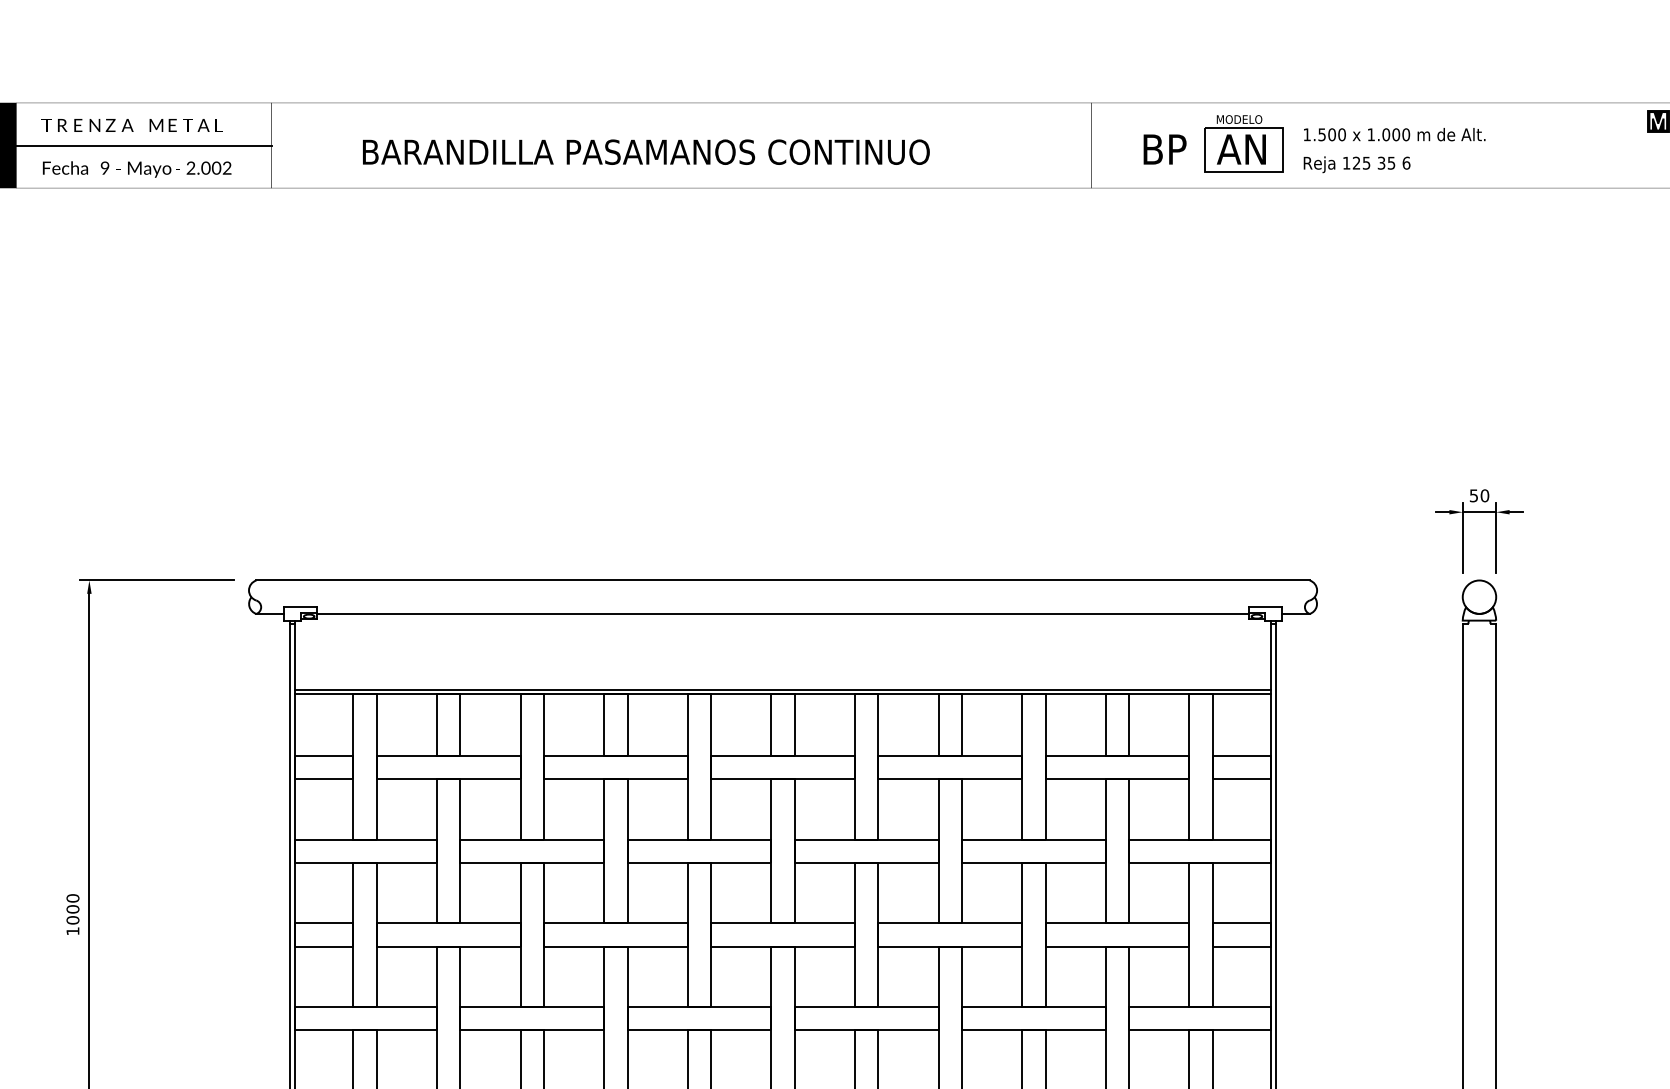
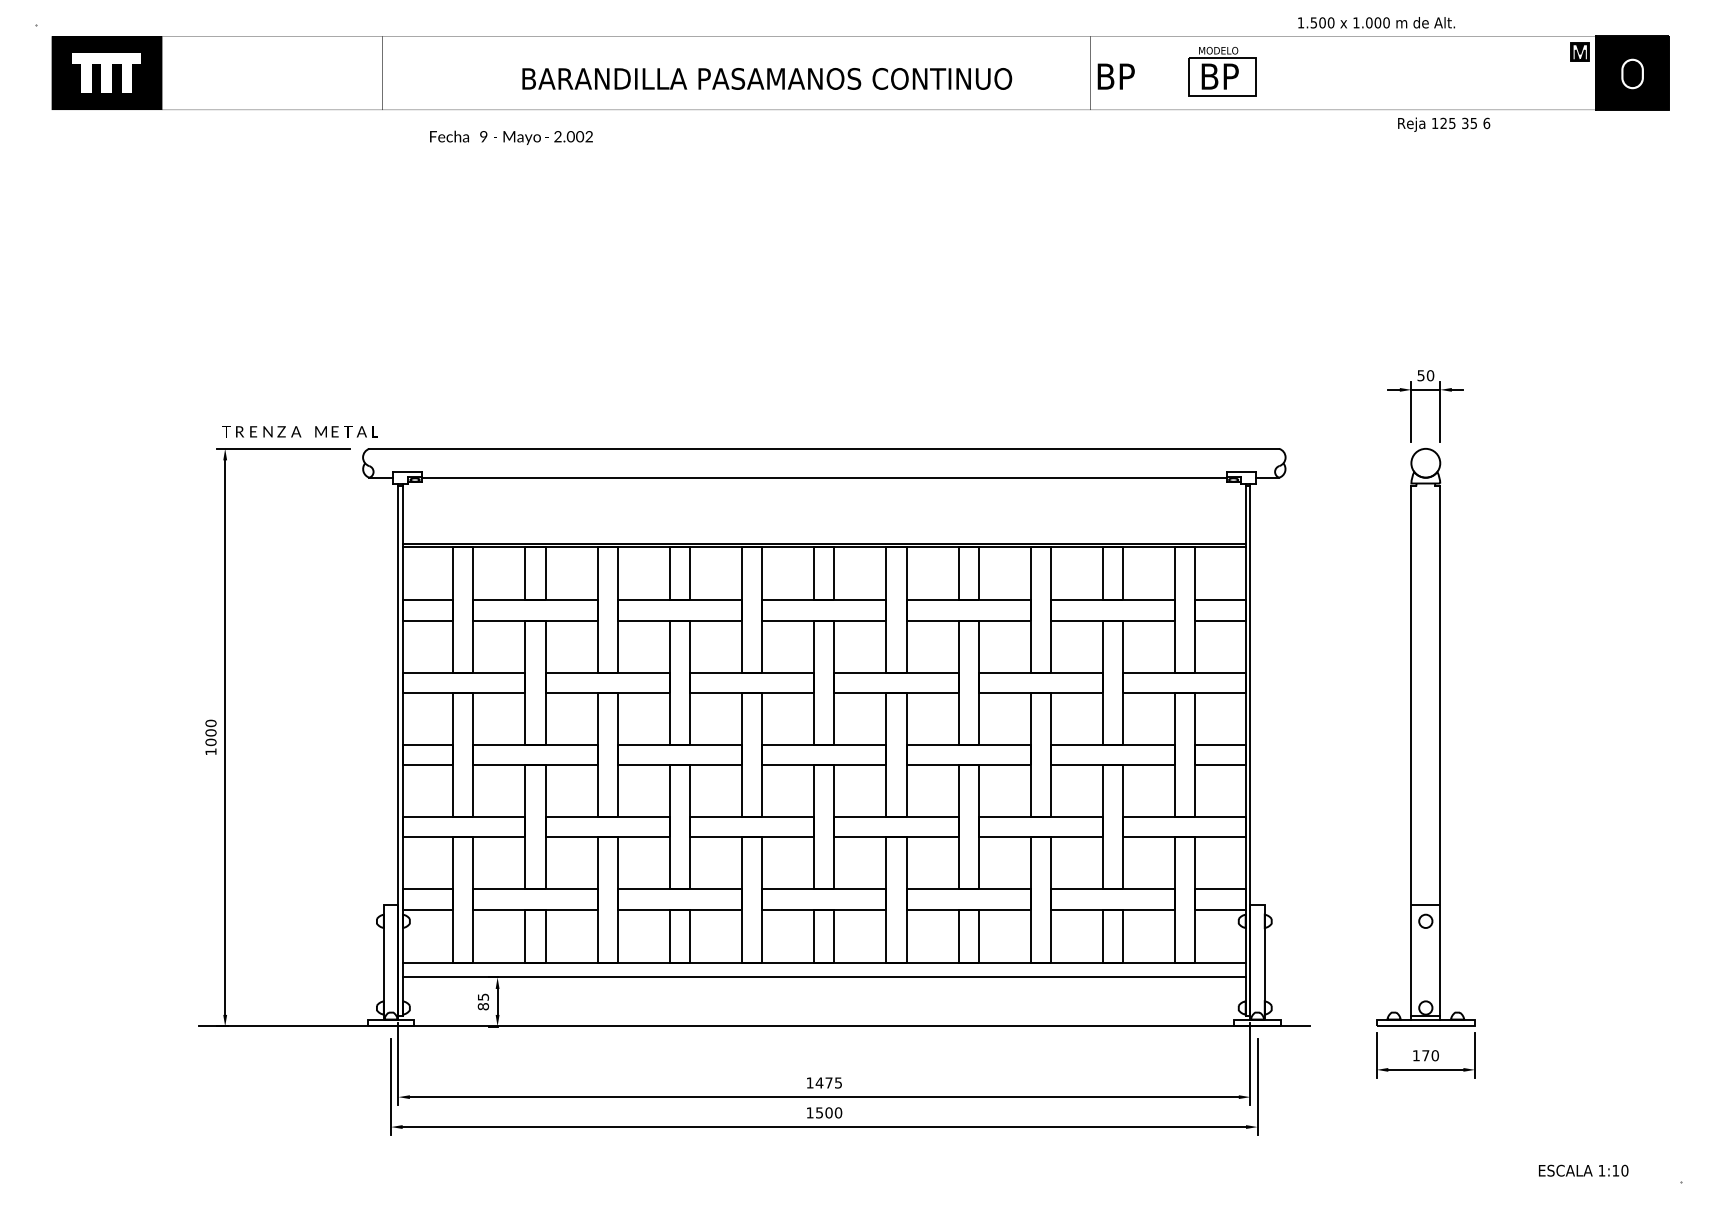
text: (131, 125) -> (299, 431), moved
text: (1394, 134) -> (1376, 22), moved
line: (144, 145) -> (272, 73), removed
text: (1164, 149) -> (1115, 76), moved
text: (1241, 149) -> (1220, 76), AN -> BP
text: (646, 151) -> (767, 78), moved
text: (1357, 164) -> (1444, 124), moved
text: (137, 169) -> (511, 137), moved

